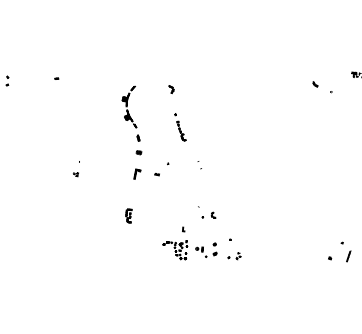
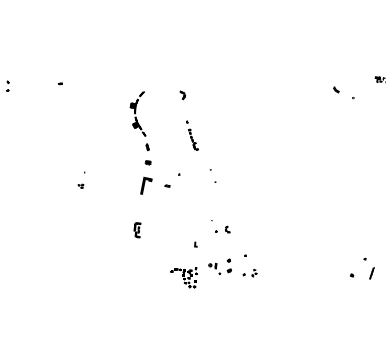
part: (199, 164) -> (212, 175), size x1.6
part: (137, 174) -> (146, 185), size x1.6
part: (174, 249) -> (183, 277), moved

